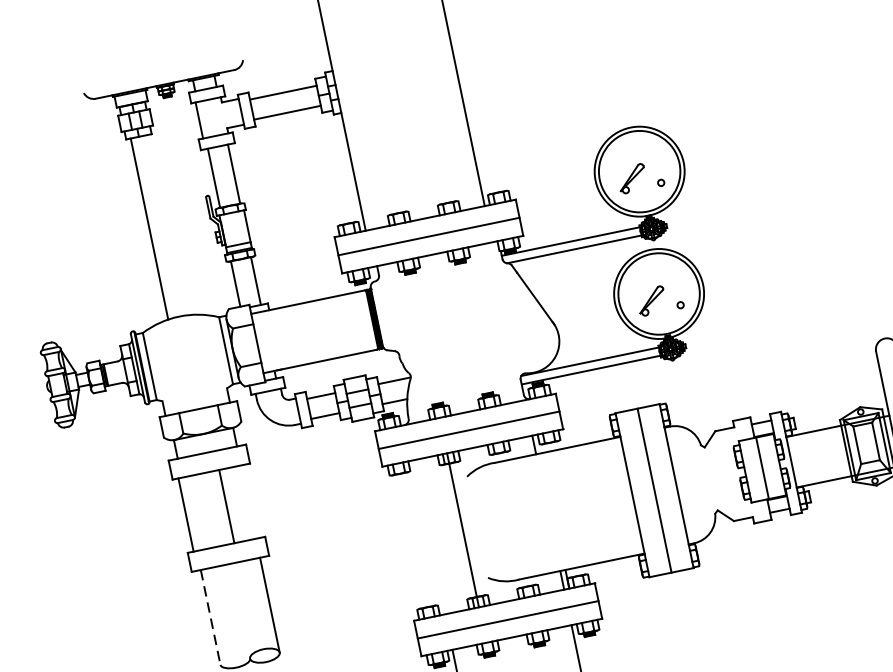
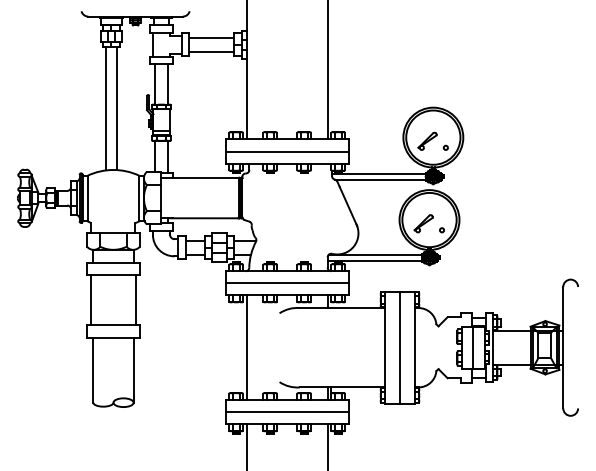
line: (166, 224) -> (117, 108), added
line: (226, 506) -> (135, 300), moved
line: (462, 530) -> (246, 347), moved
line: (210, 617) -> (93, 370), dashed -> solid

